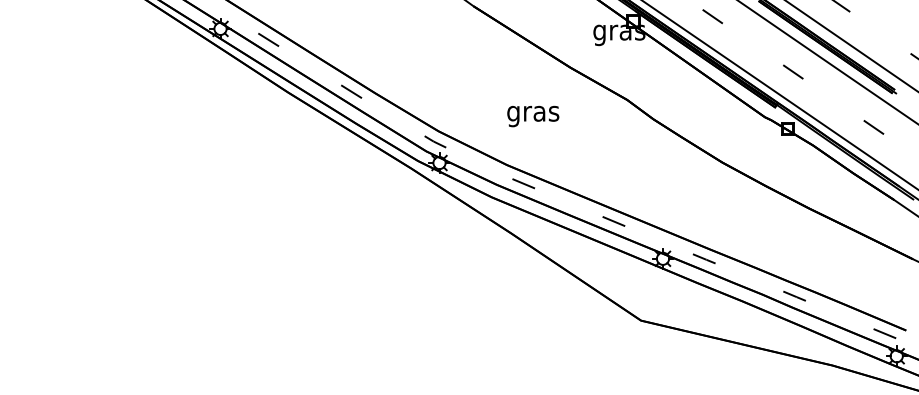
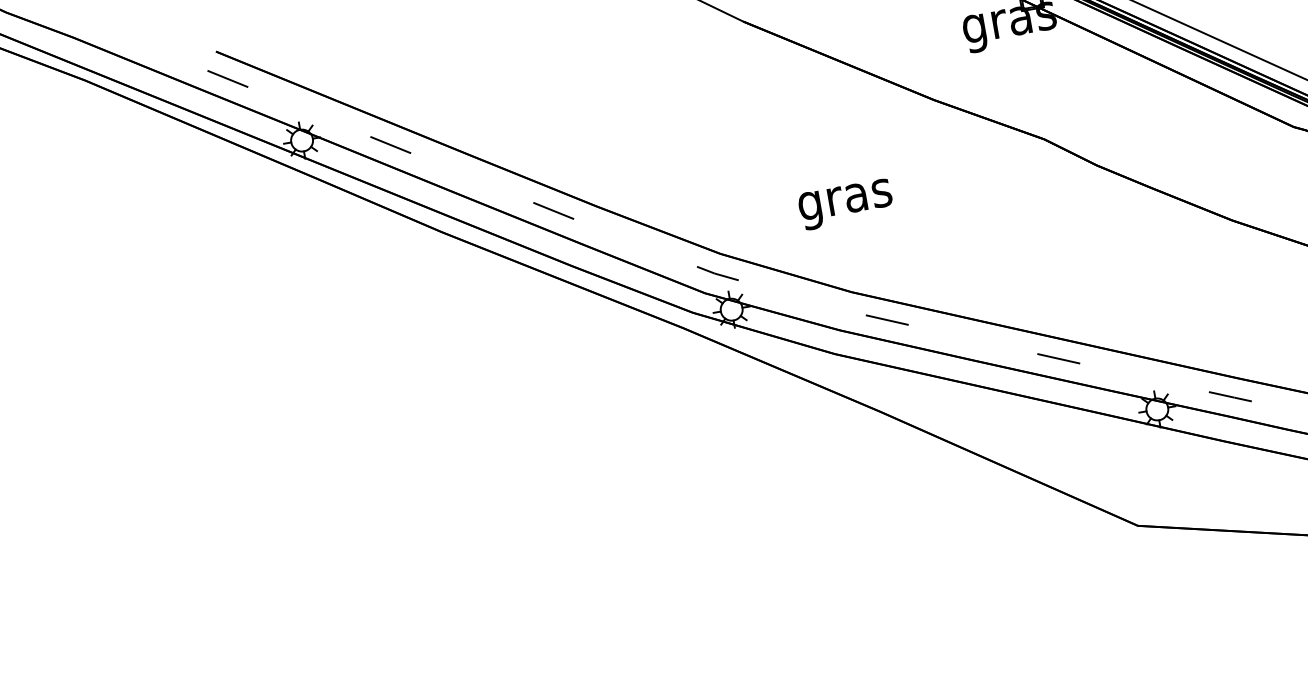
text: (533, 116) -> (846, 204), moved

